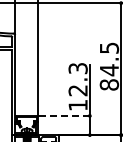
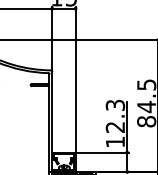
line: (66, 115) -> (103, 152), dashed -> solid

